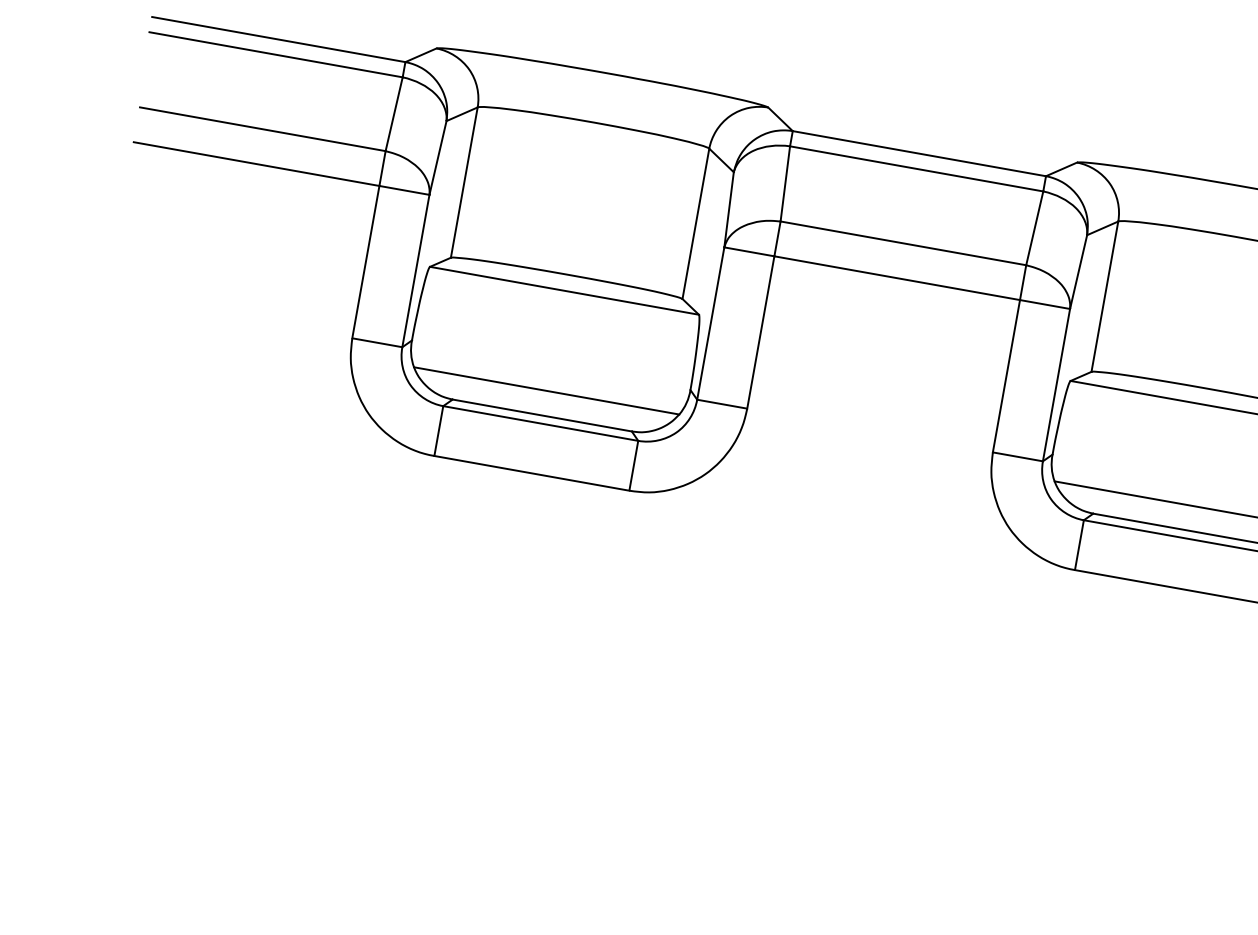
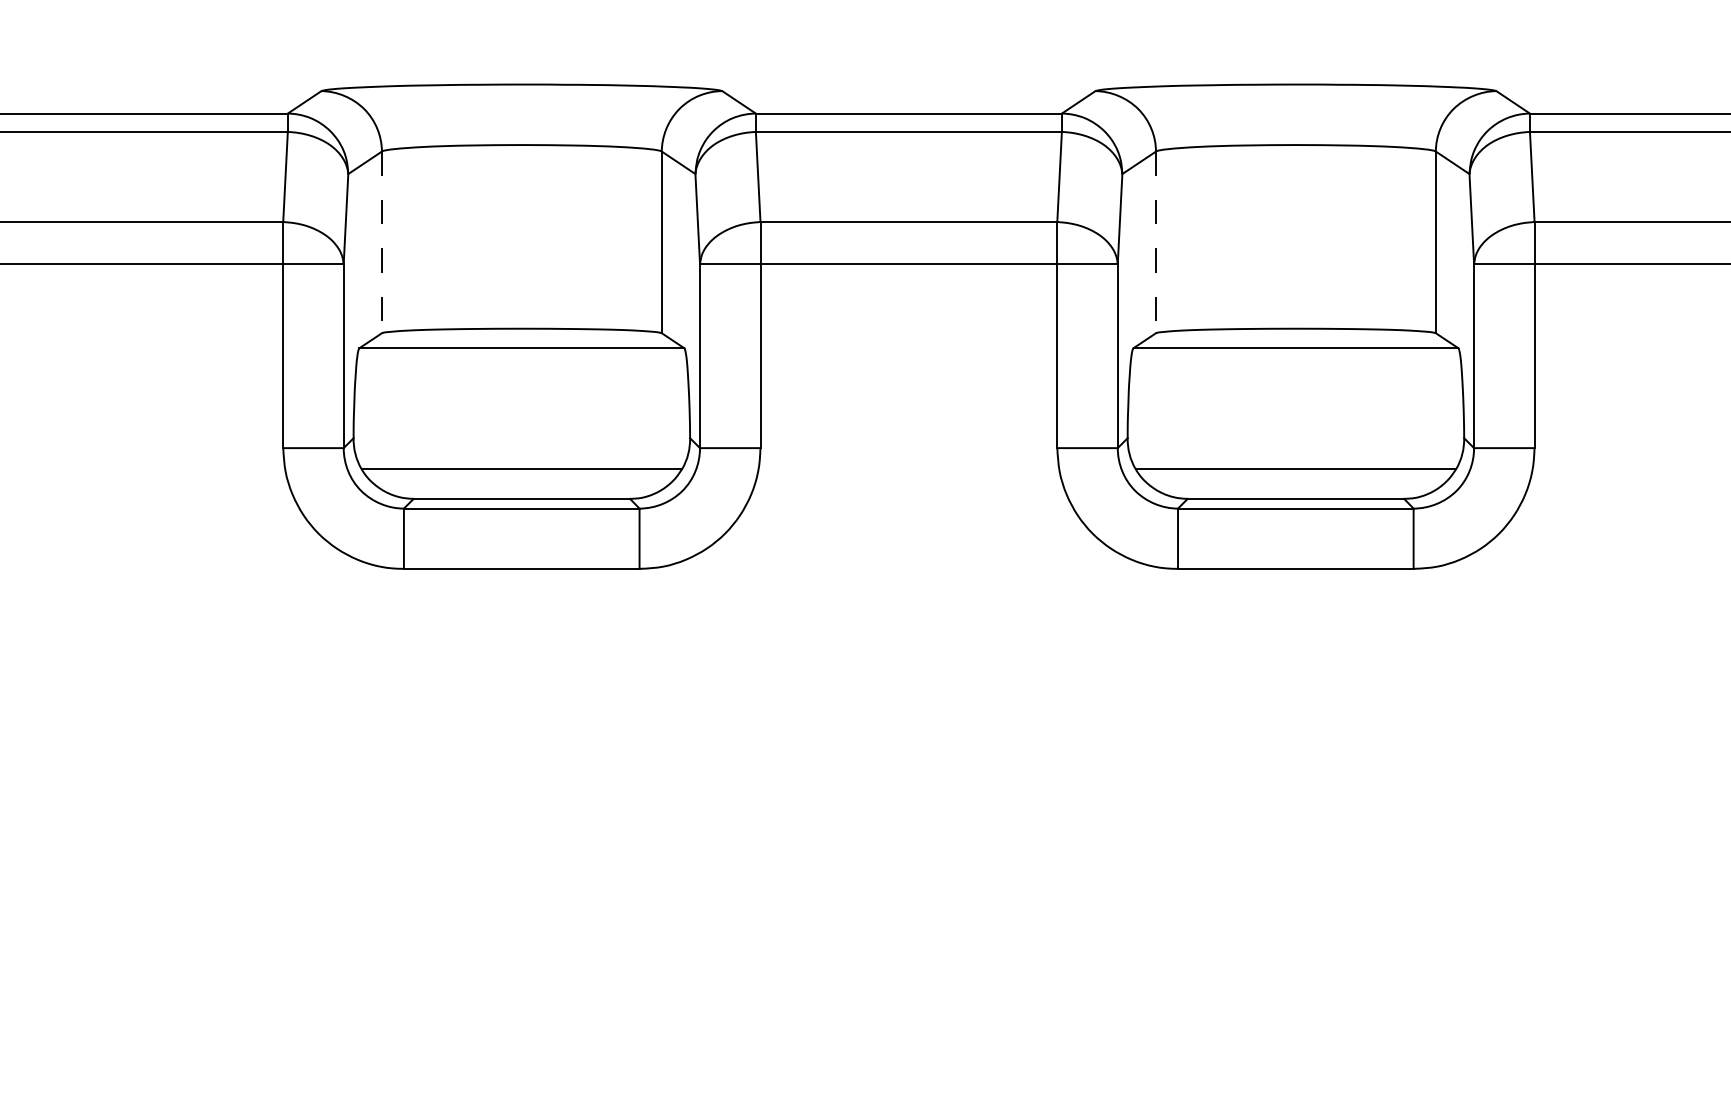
line: (463, 182) -> (381, 242), solid -> dashed
line: (1105, 296) -> (1156, 242), solid -> dashed

